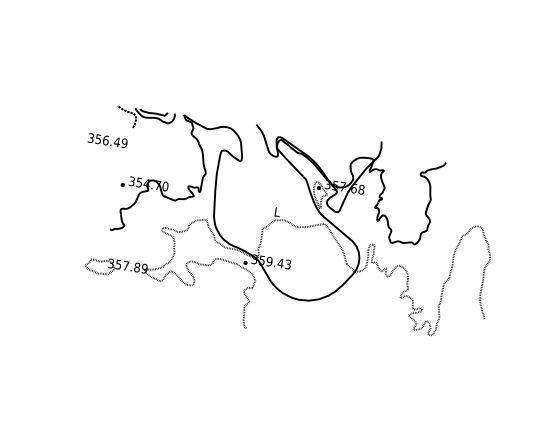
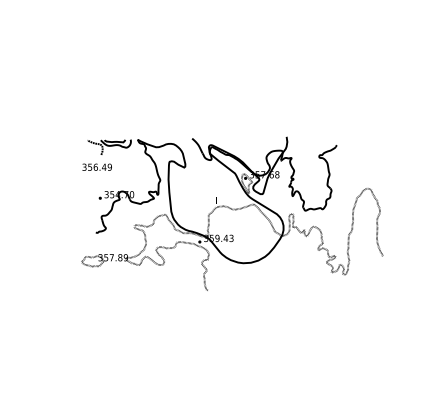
text: (107, 139) -> (96, 166), moved

